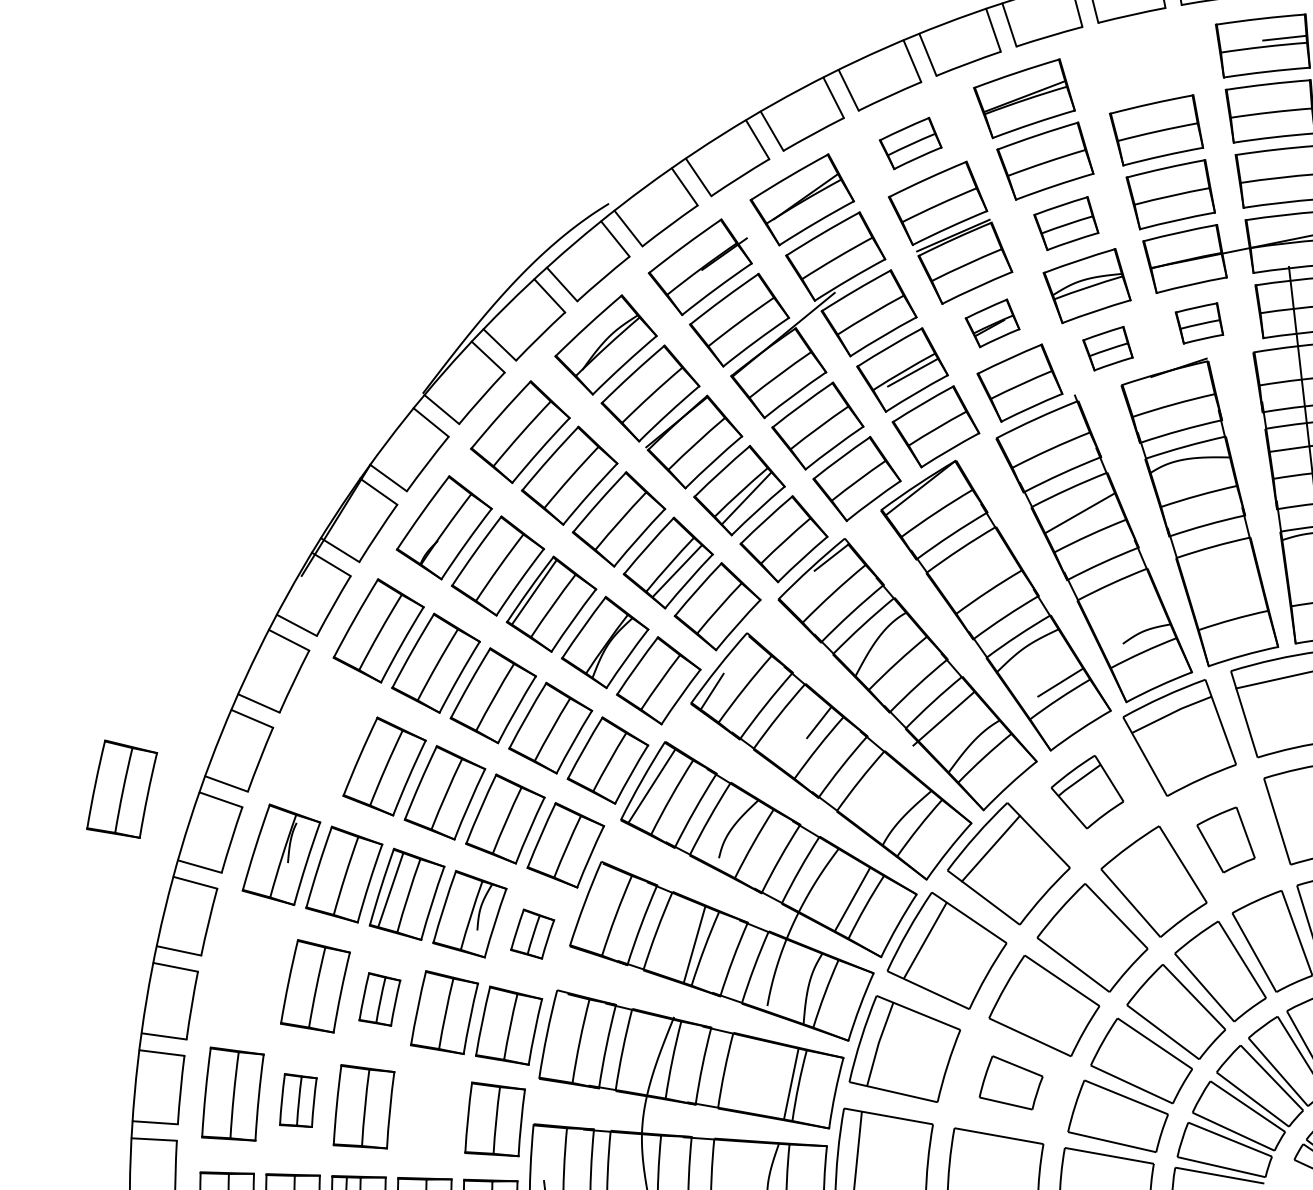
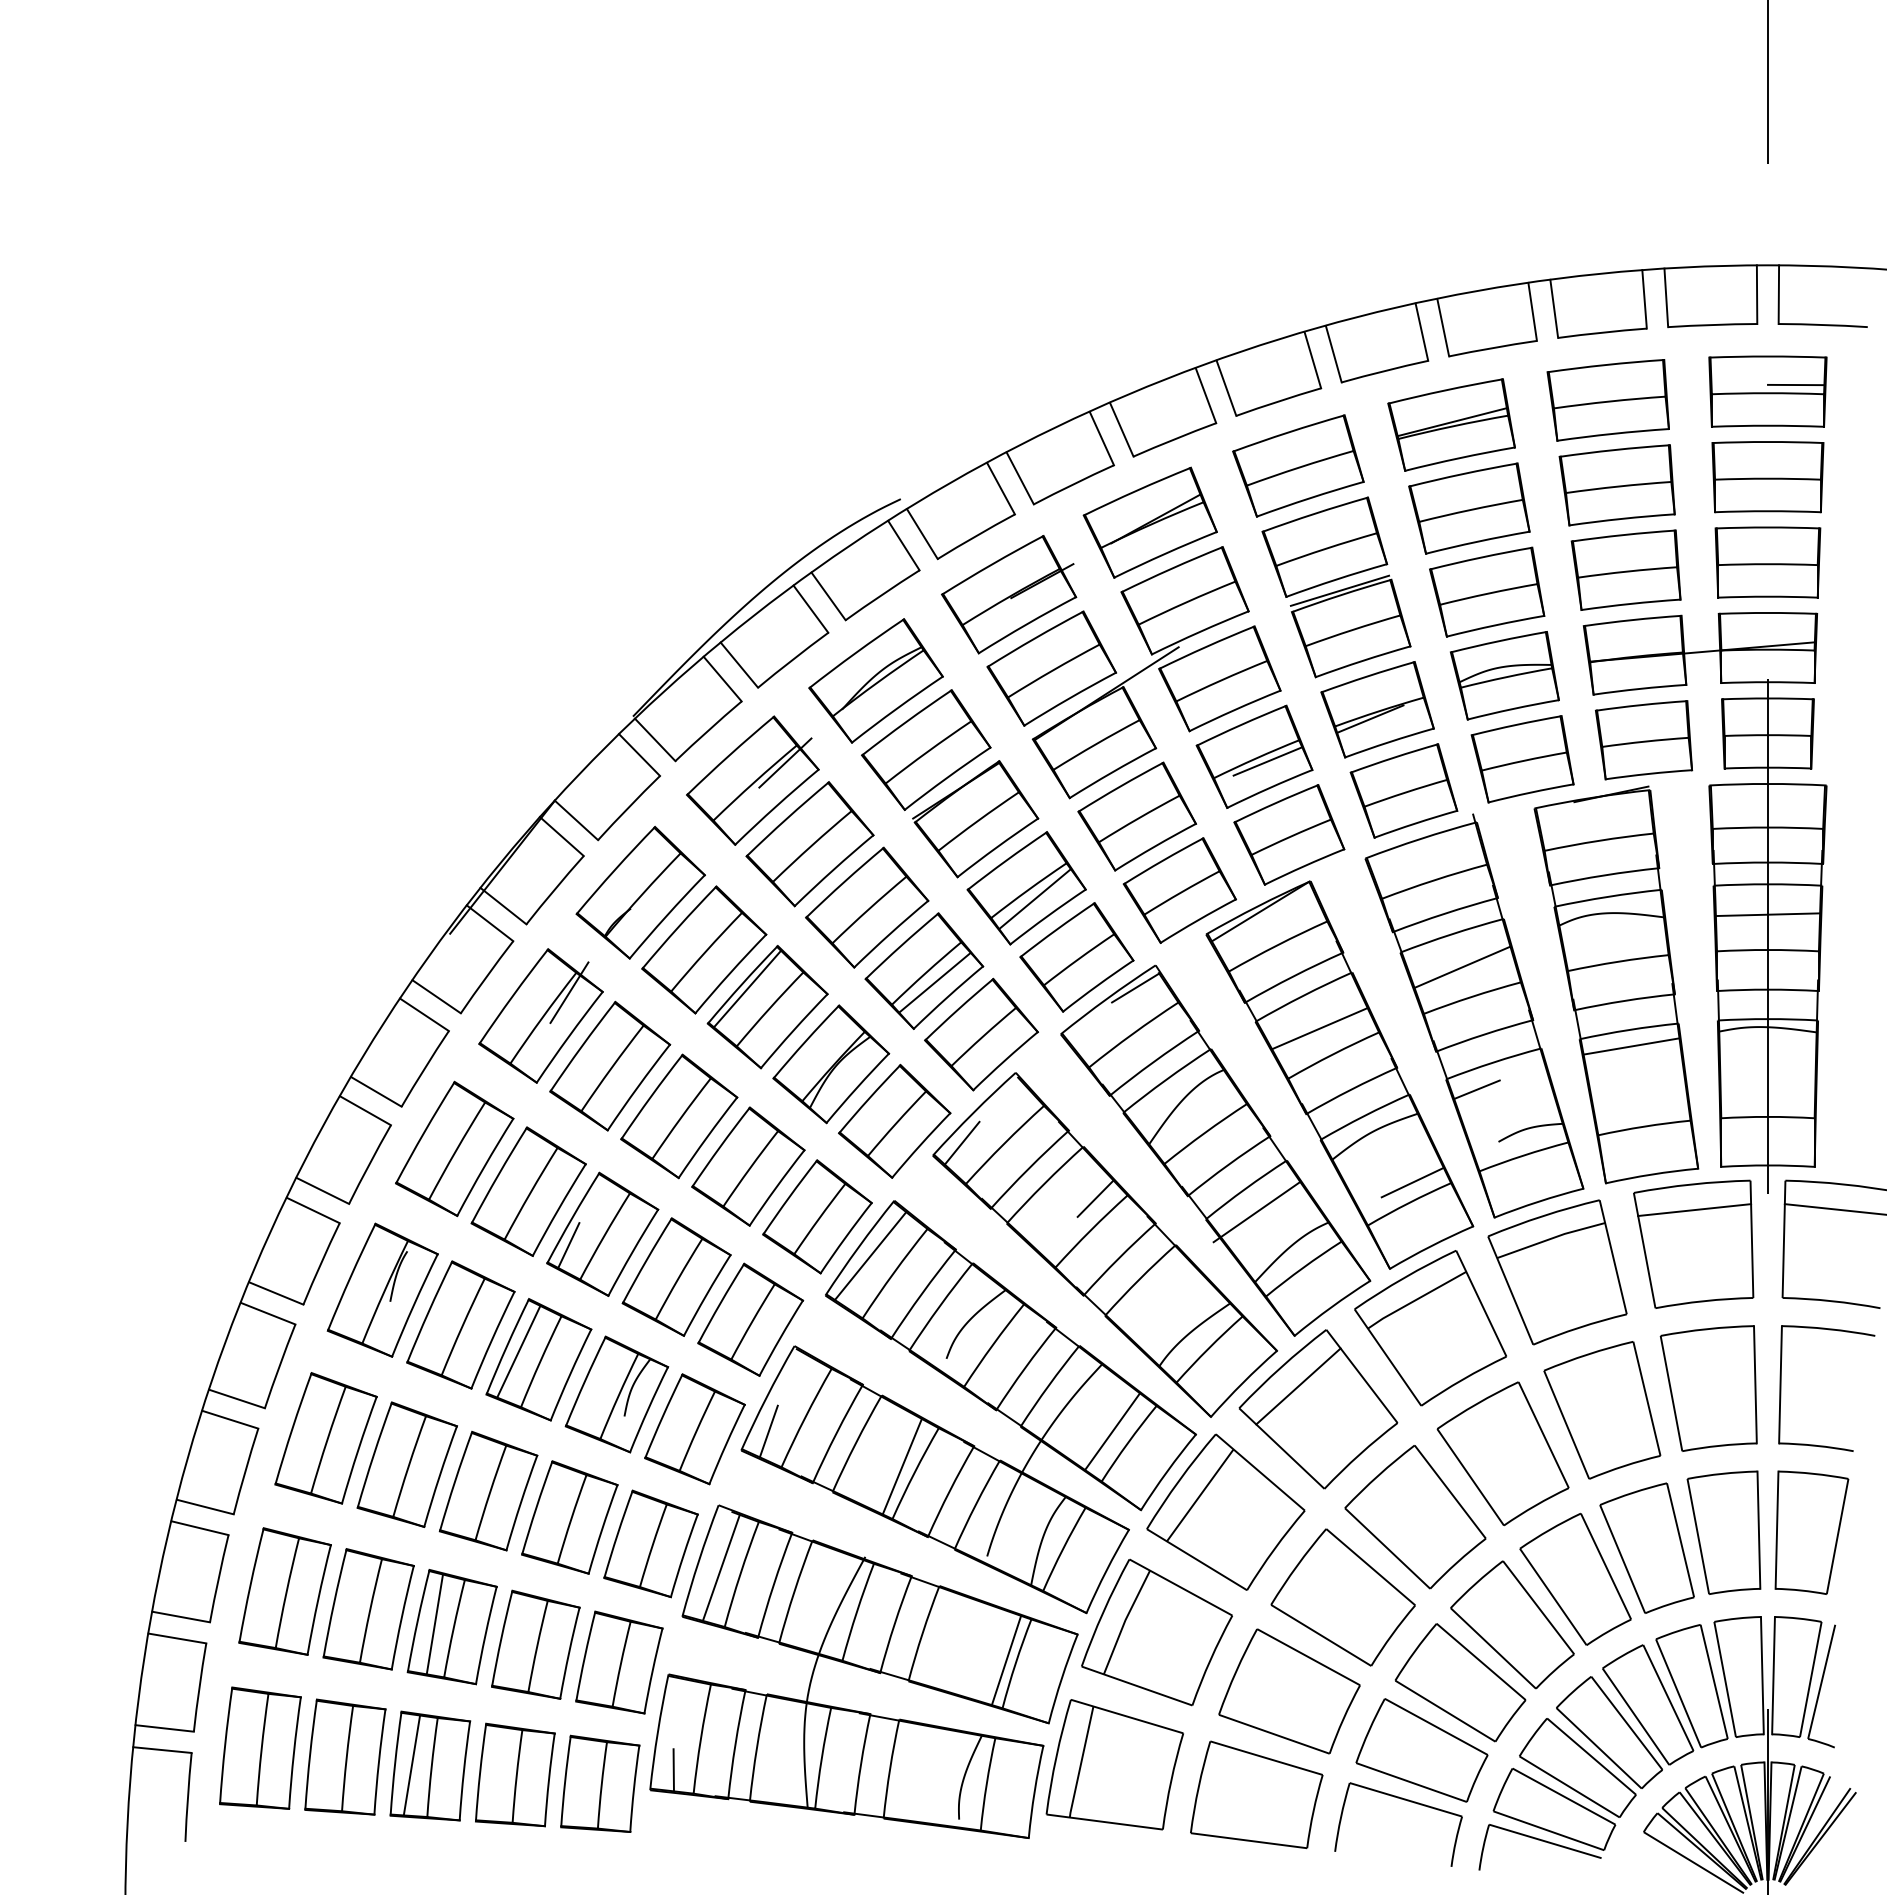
part: (1141, 66) -> (1607, 400), added
part: (910, 143) -> (1298, 465), size x1.67
part: (1066, 223) -> (1487, 591), size x1.43
part: (992, 323) -> (1377, 709), size x1.67
part: (1199, 323) -> (1644, 740), size x1.67
part: (1107, 348) -> (1522, 759), size x1.67
line: (543, 415) -> (785, 762), added
line: (1216, 559) -> (1631, 1046), added
line: (975, 572) -> (1319, 1028), added
line: (1101, 605) -> (1476, 1089), added
line: (398, 610) -> (569, 992), added
part: (323, 740) -> (454, 1148), added
part: (121, 789) -> (325, 1438), moved
part: (1087, 792) -> (1430, 1328), size x1.67
line: (419, 804) -> (568, 1245), added
part: (1225, 840) -> (1602, 1410), size x1.67
line: (589, 929) -> (768, 1431), added
part: (532, 934) -> (694, 1429), size x1.67
part: (379, 999) -> (488, 1490), size x1.67
line: (564, 1037) -> (720, 1567), added
part: (1010, 1083) -> (1289, 1691), size x1.67
part: (298, 1100) -> (368, 1609), size x1.67
line: (350, 1106) -> (434, 1624), added
part: (429, 1112) -> (535, 1644), added

